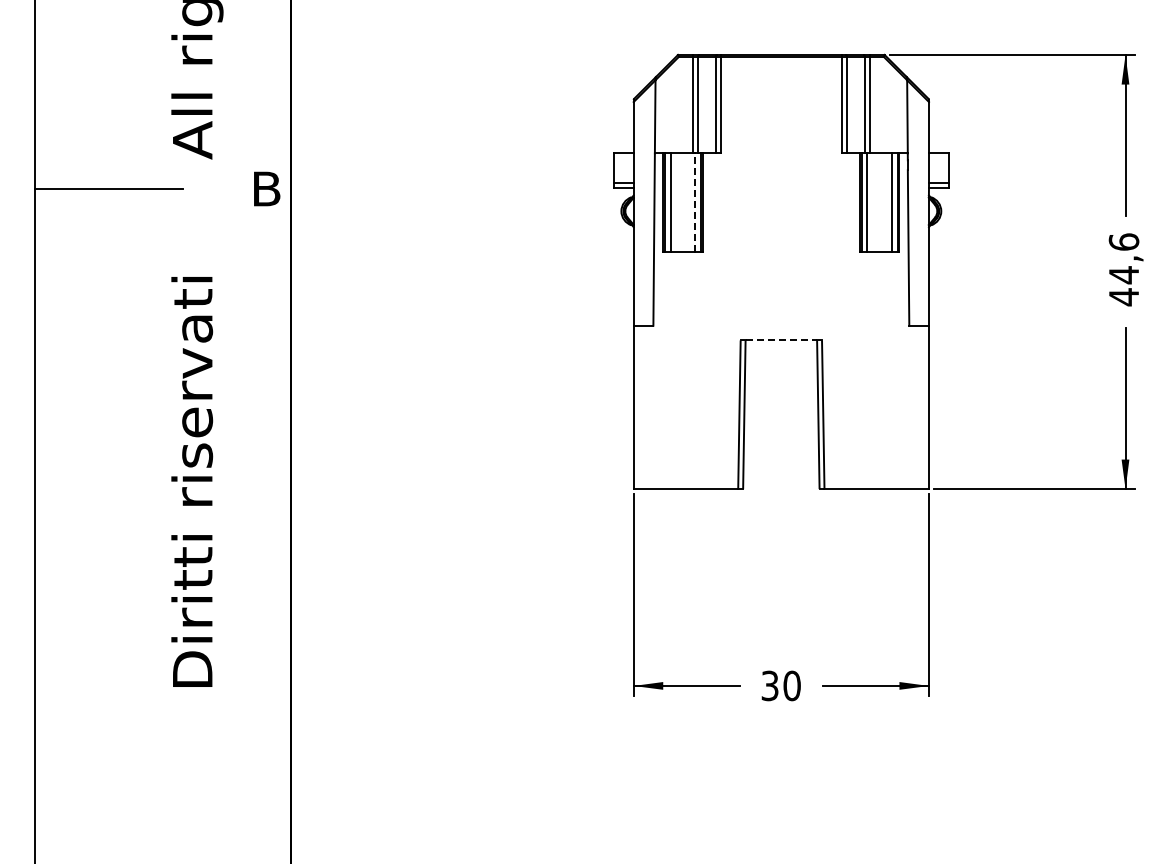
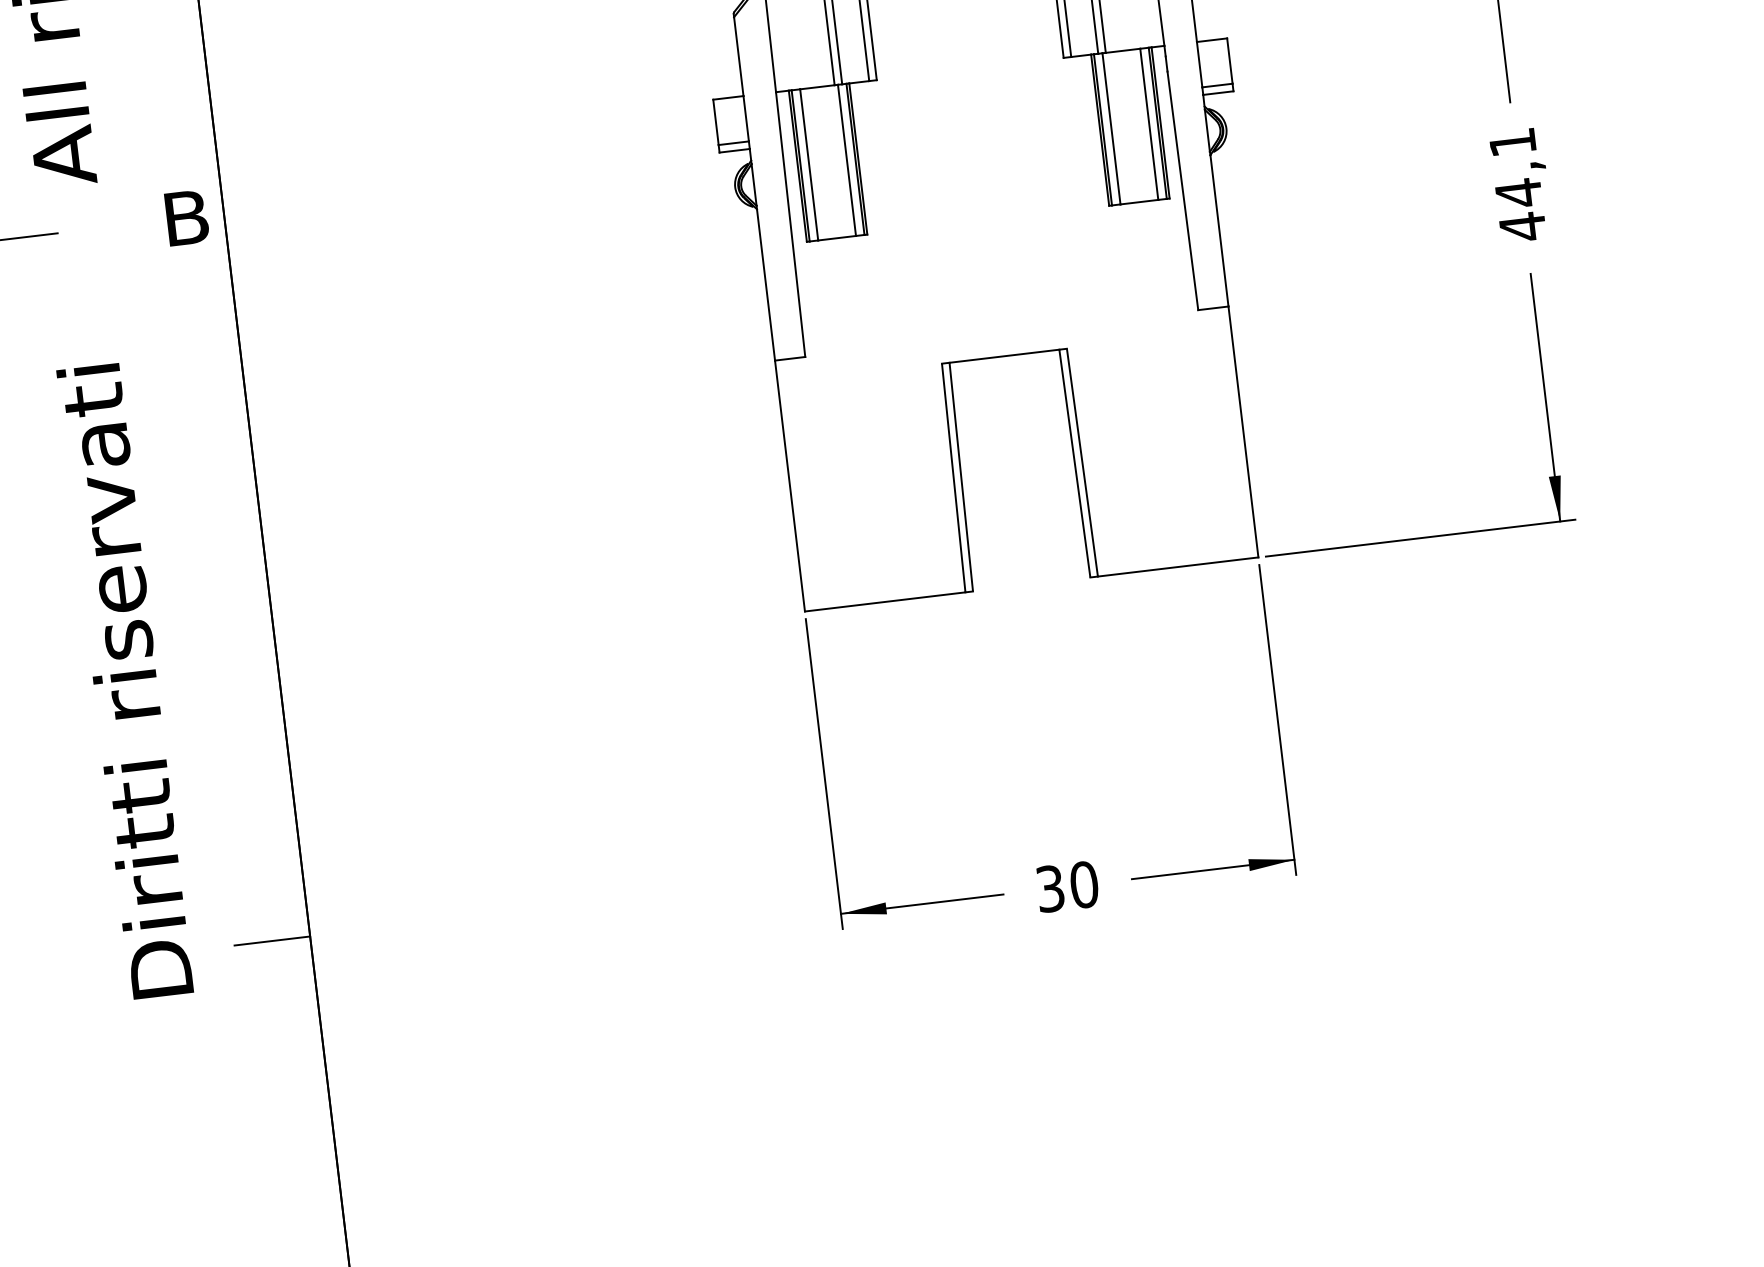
line: (695, 202) -> (847, 160), dashed -> solid
text: (1123, 241) -> (1511, 141), 44,6 -> 44,1
line: (781, 340) -> (1004, 356), dashed -> solid
line: (266, 659) -> (272, 940), added

